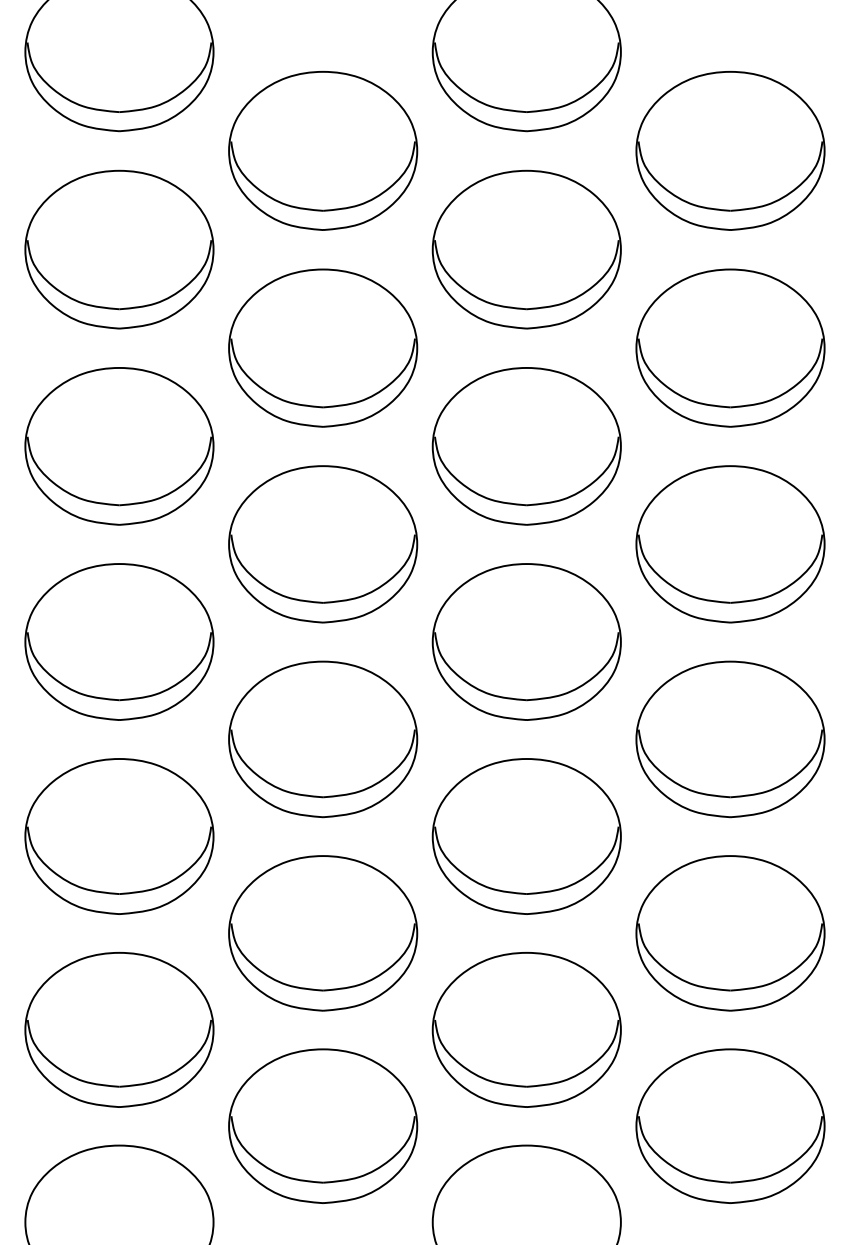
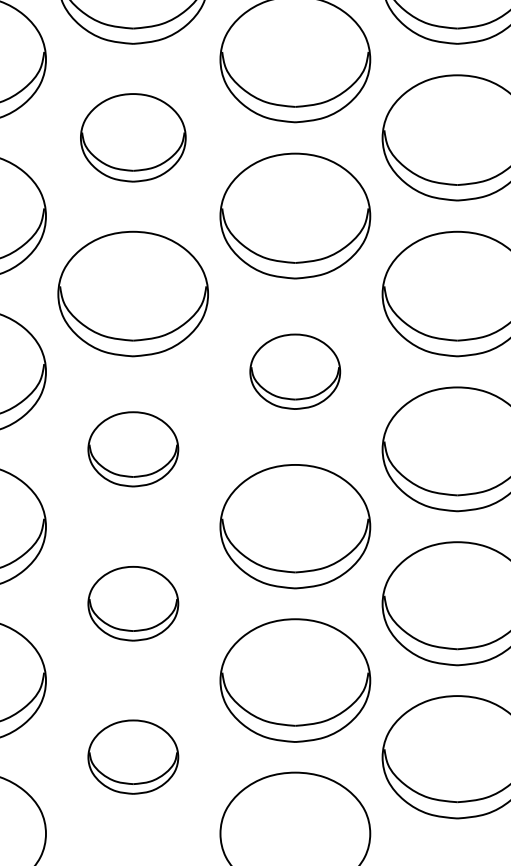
part: (323, 347) -> (133, 137), size x0.7
part: (526, 641) -> (295, 371), size x0.6
part: (323, 739) -> (133, 449), size x0.6
part: (323, 933) -> (133, 603), size x0.6
part: (323, 1125) -> (133, 756), size x0.6

